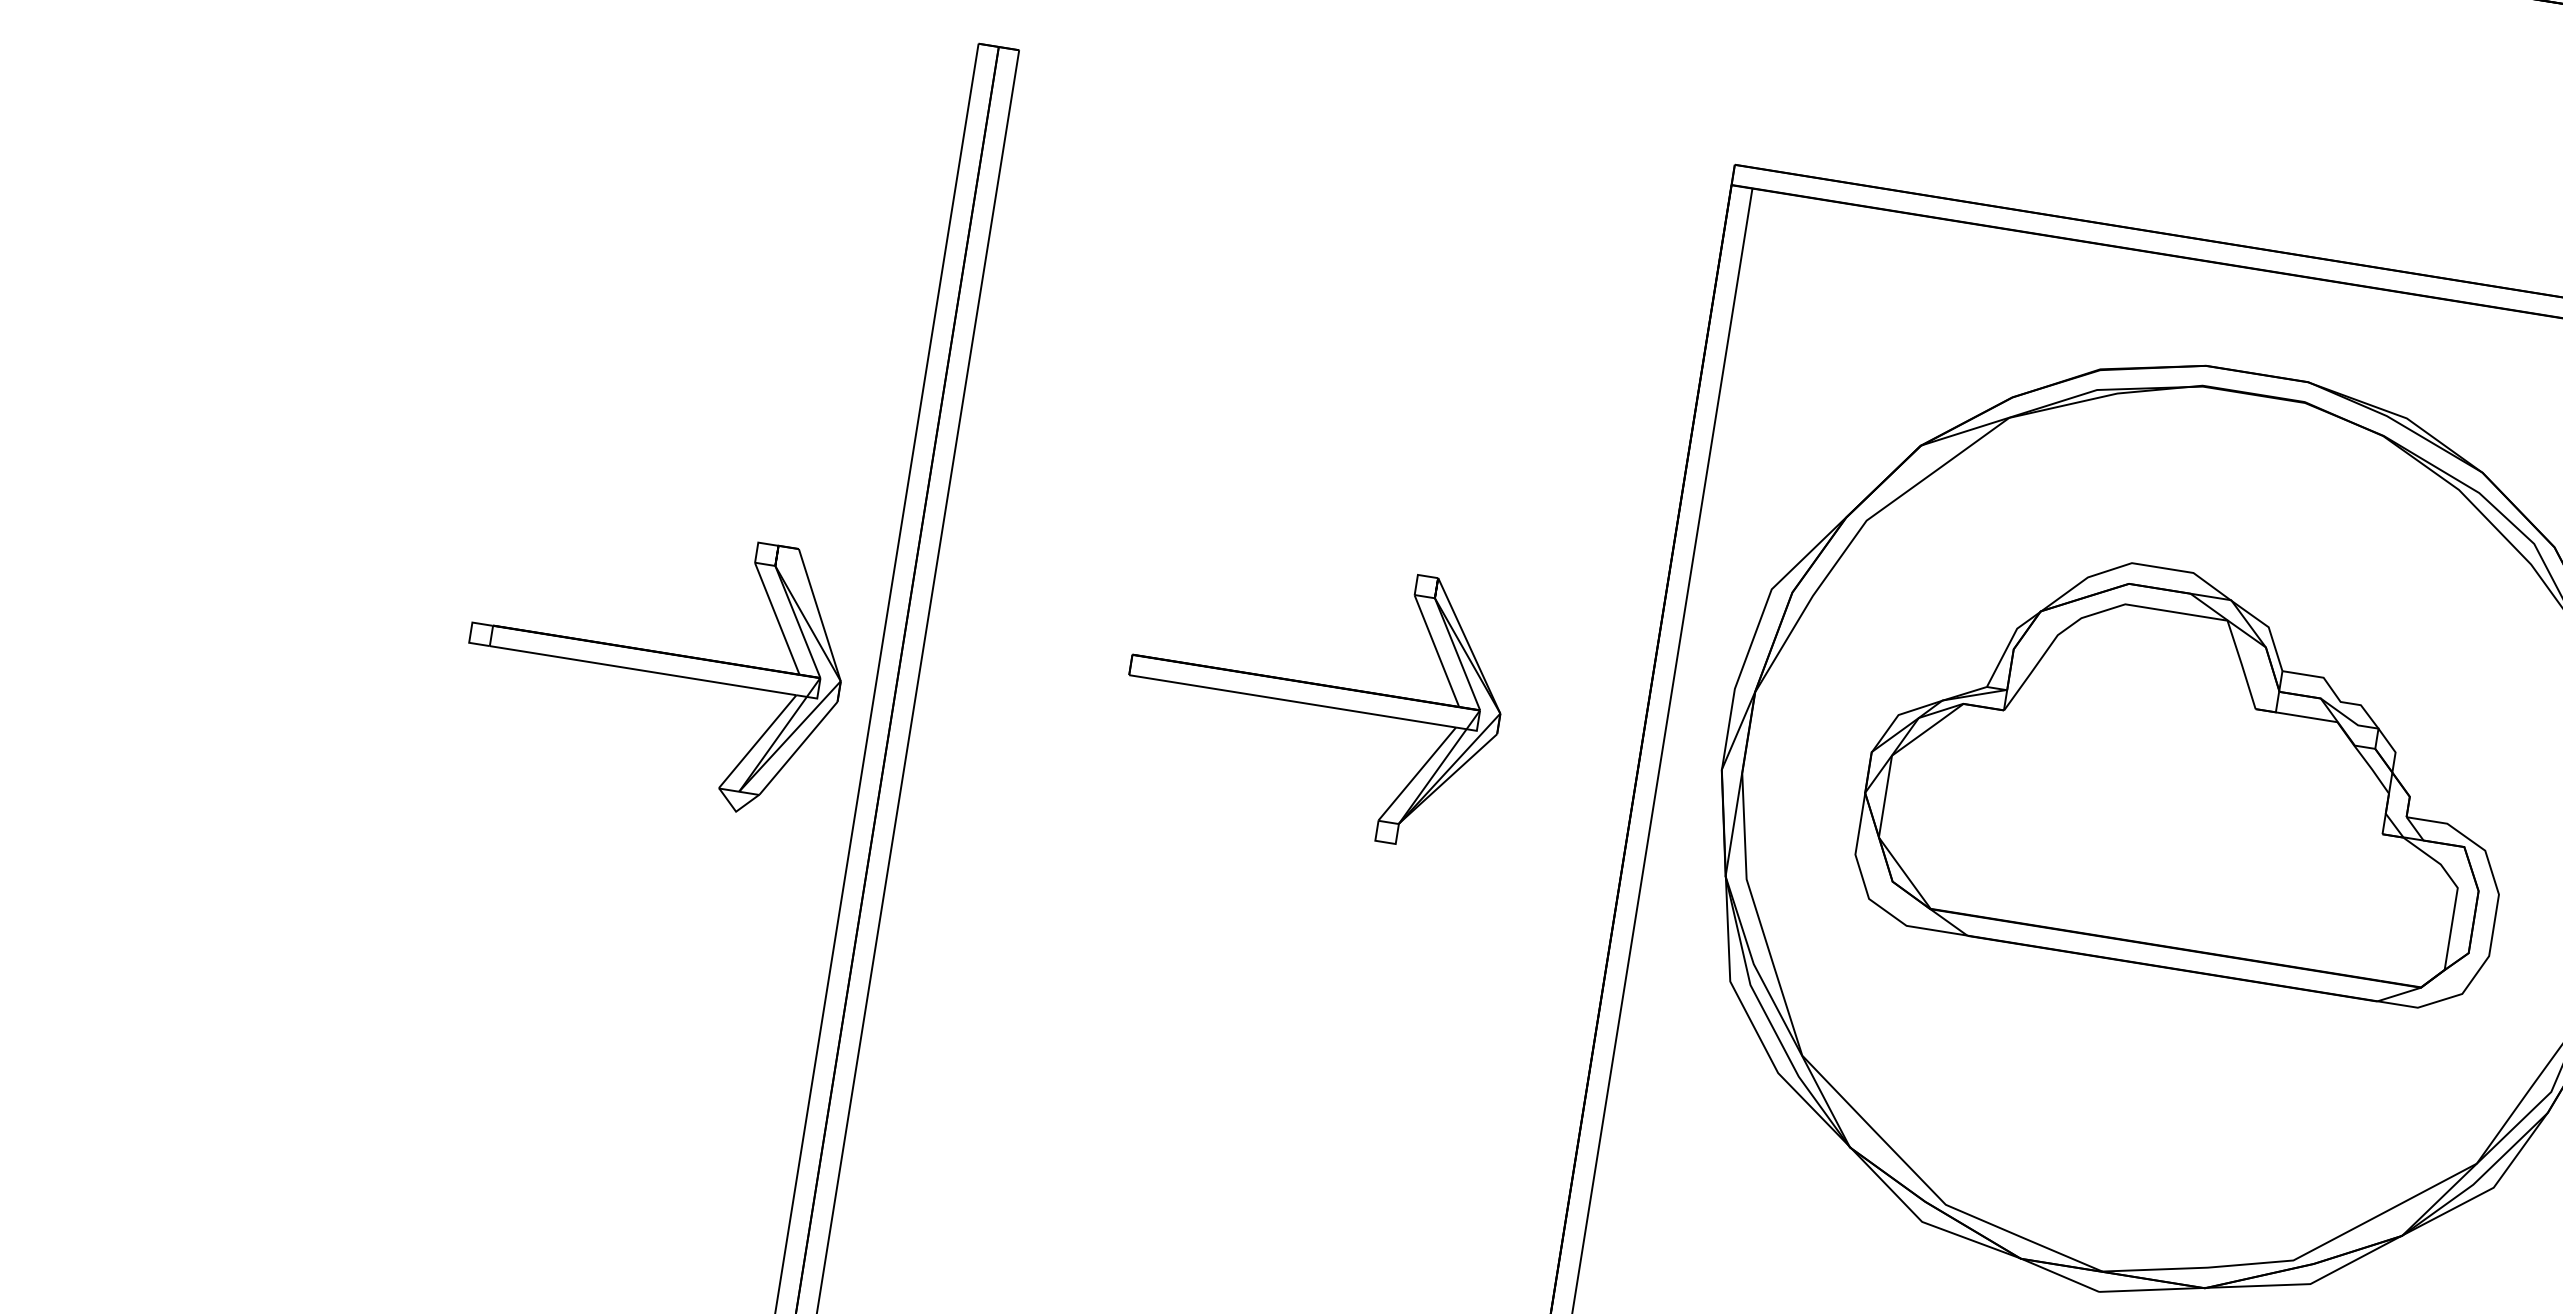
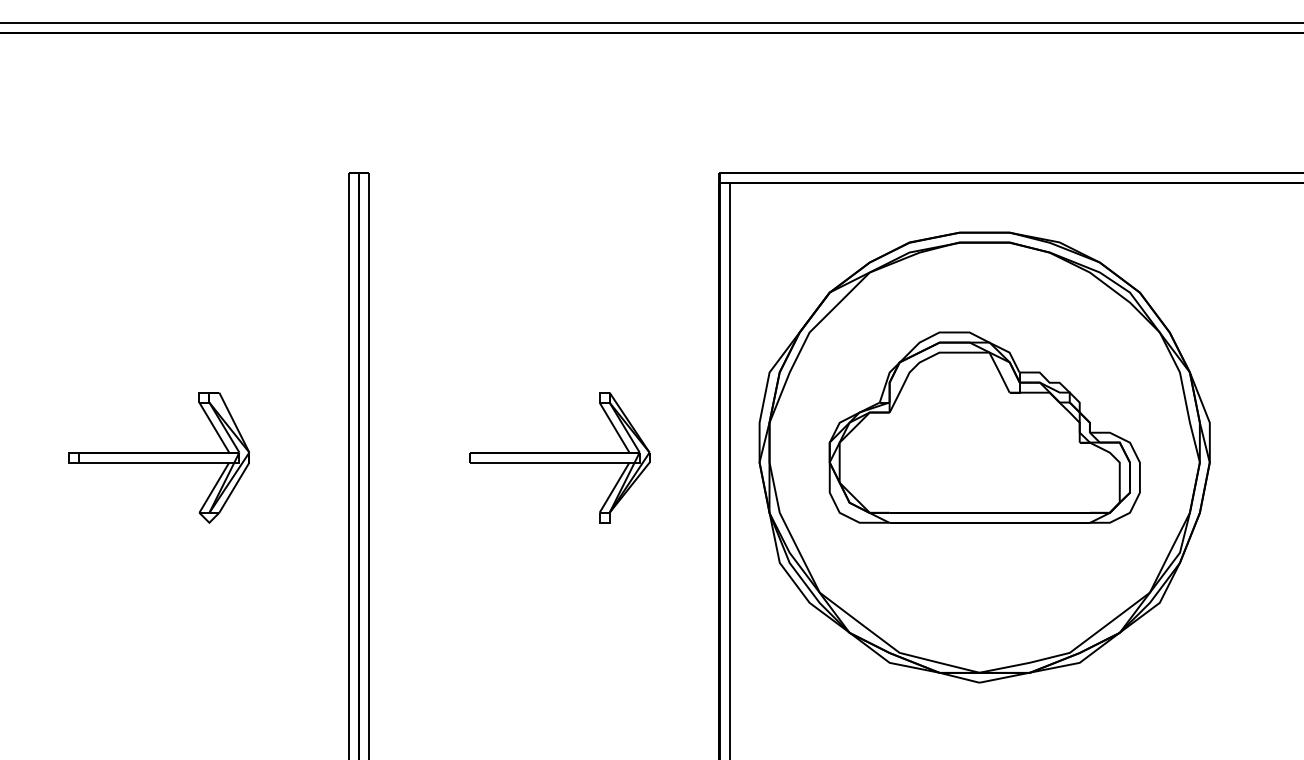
part: (653, 661) -> (158, 457), moved

